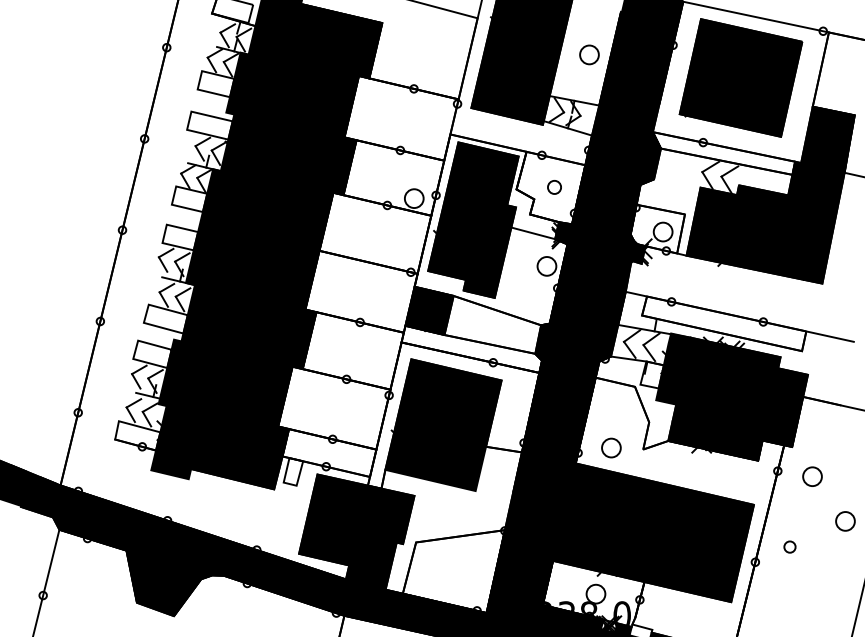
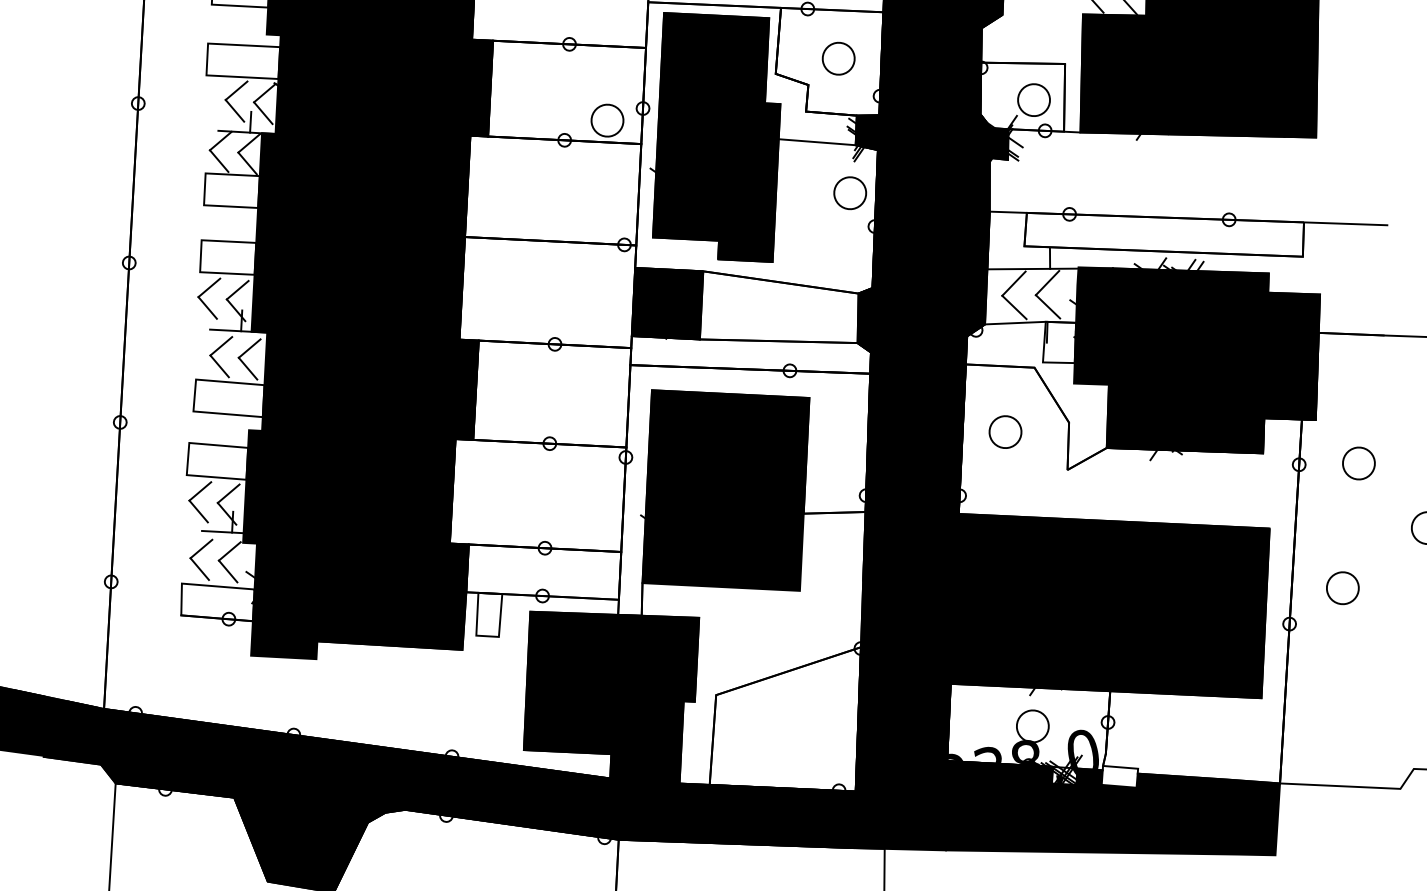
circle: (554, 187) -> (838, 58), size x1.43
circle: (611, 447) -> (1005, 431), moved
circle: (789, 546) -> (1341, 587), size x1.67

